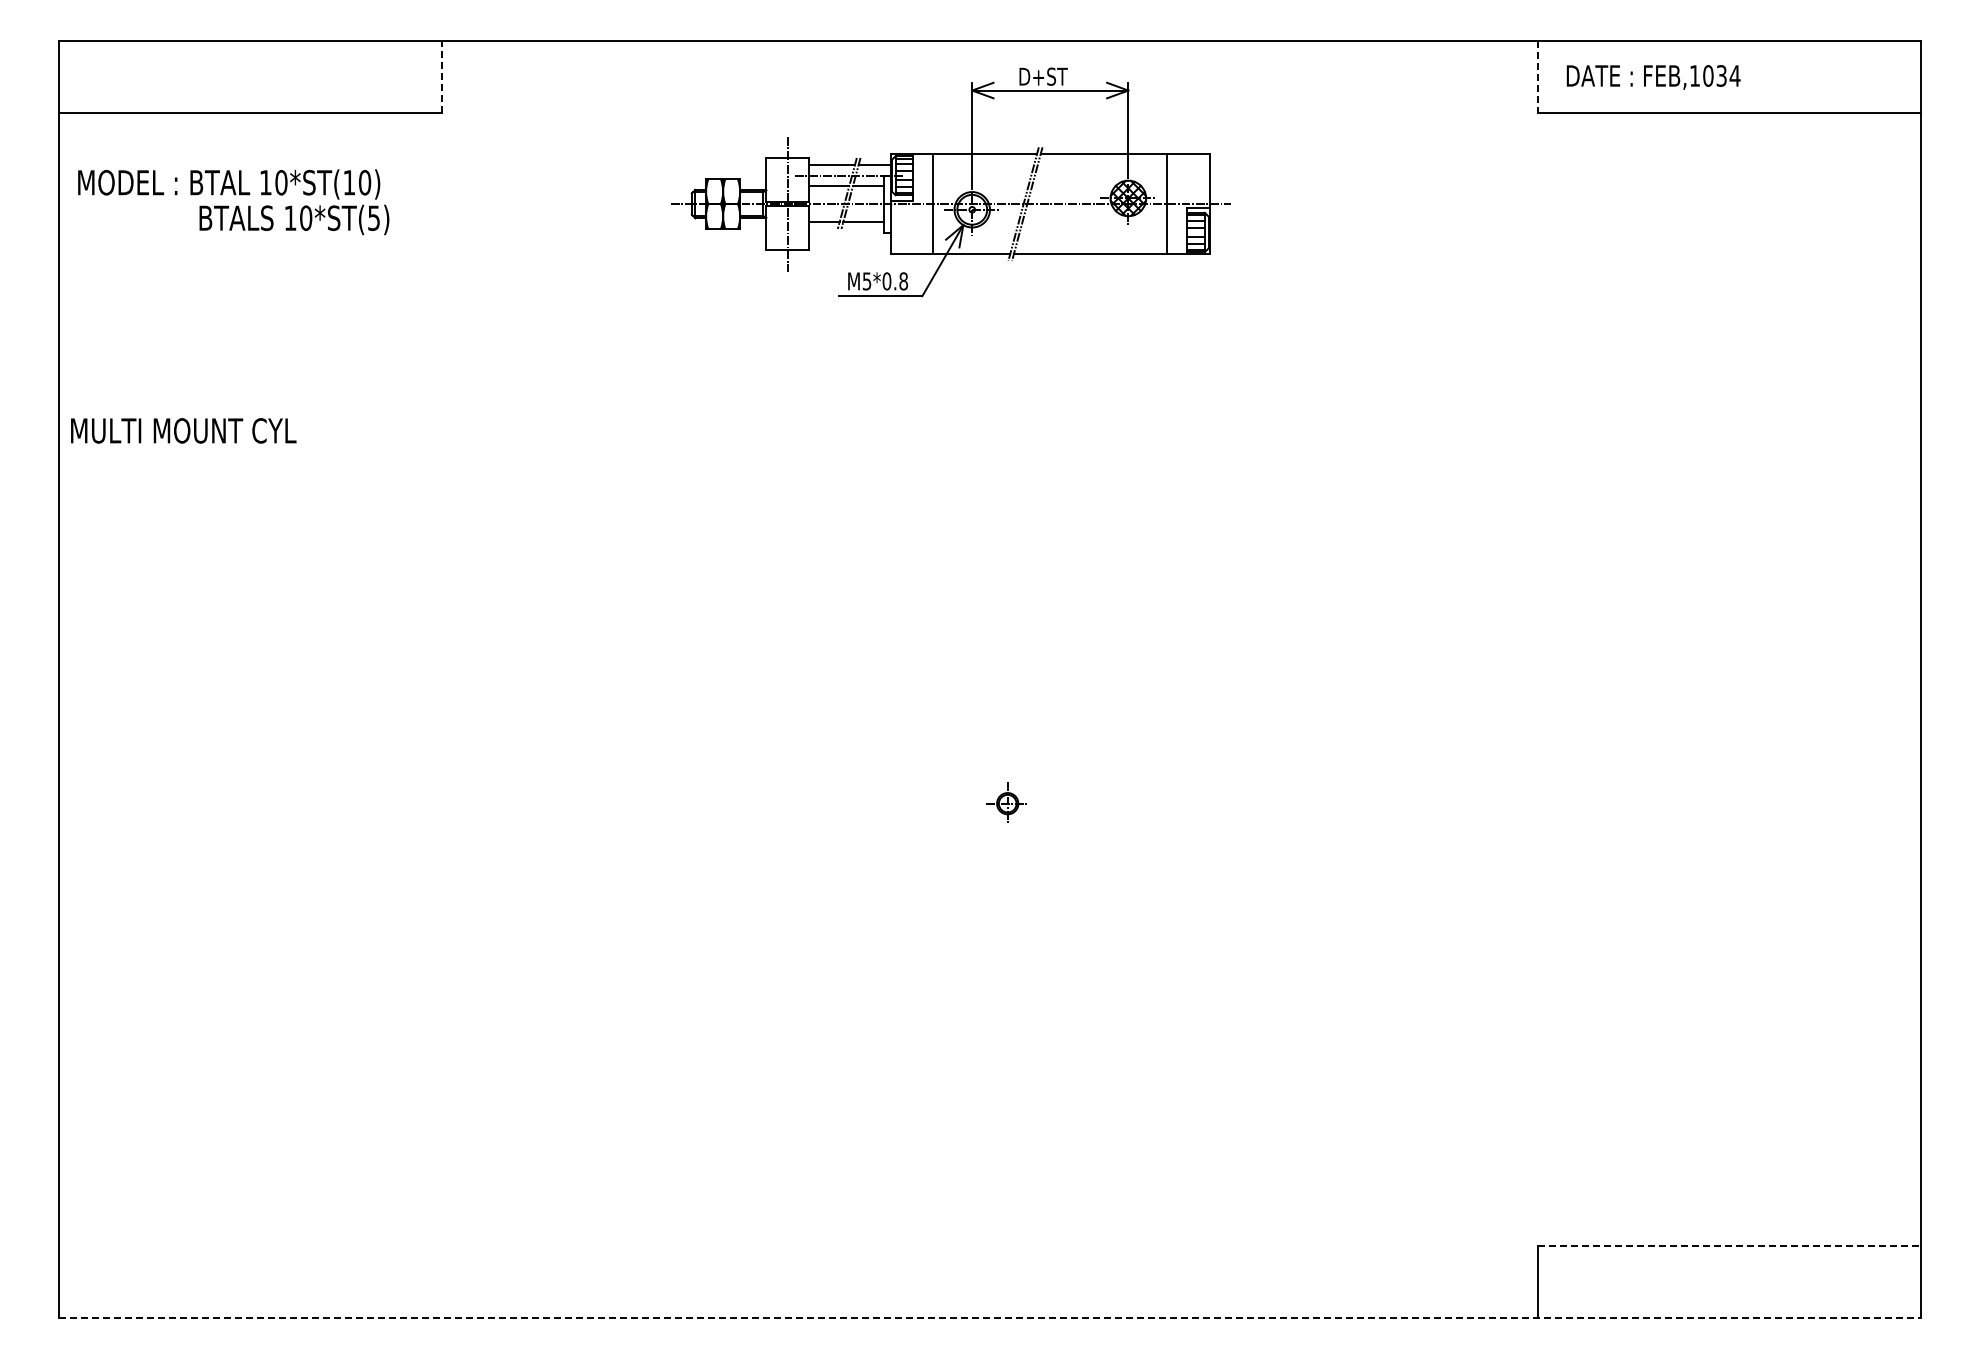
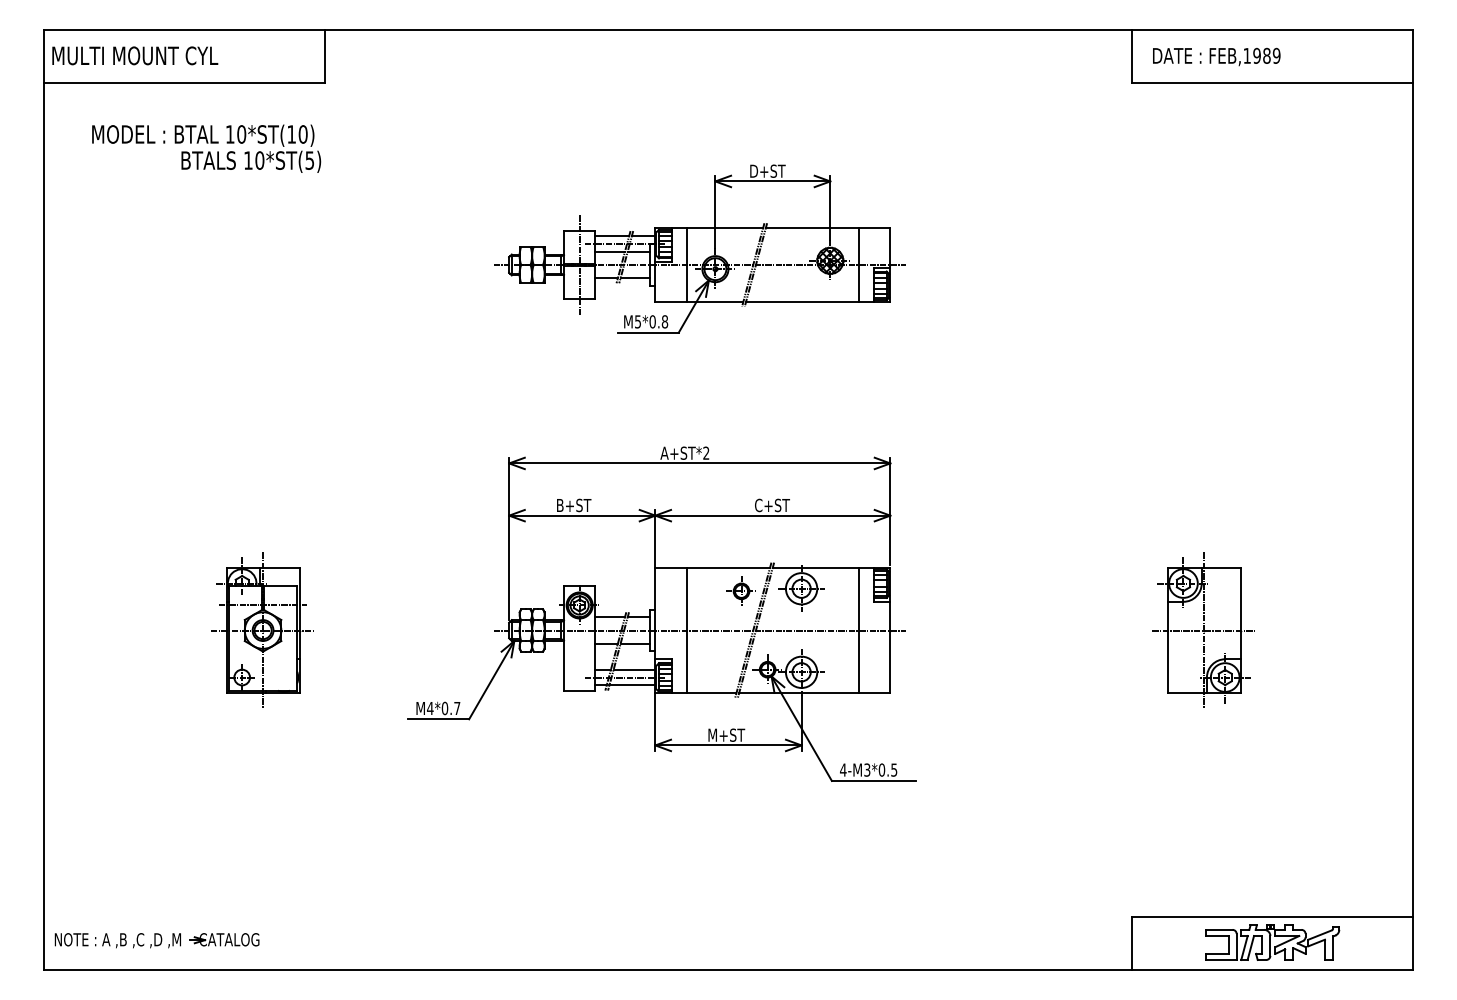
text: (1721, 75) -> (1266, 55), FEB,1034 -> FEB,1989
line: (442, 76) -> (325, 56), dashed -> solid
line: (1537, 76) -> (1131, 56), dashed -> solid
part: (950, 182) -> (699, 249), moved
text: (233, 202) -> (206, 149), moved
text: (183, 430) -> (135, 55), moved
part: (899, 834) -> (661, 614), added
part: (356, 855) -> (262, 629), added
part: (1635, 855) -> (1203, 629), added
line: (1729, 1246) -> (1272, 917), dashed -> solid
part: (213, 1278) -> (157, 940), added
part: (1728, 1280) -> (1271, 942), added
line: (990, 1318) -> (728, 970), dashed -> solid

